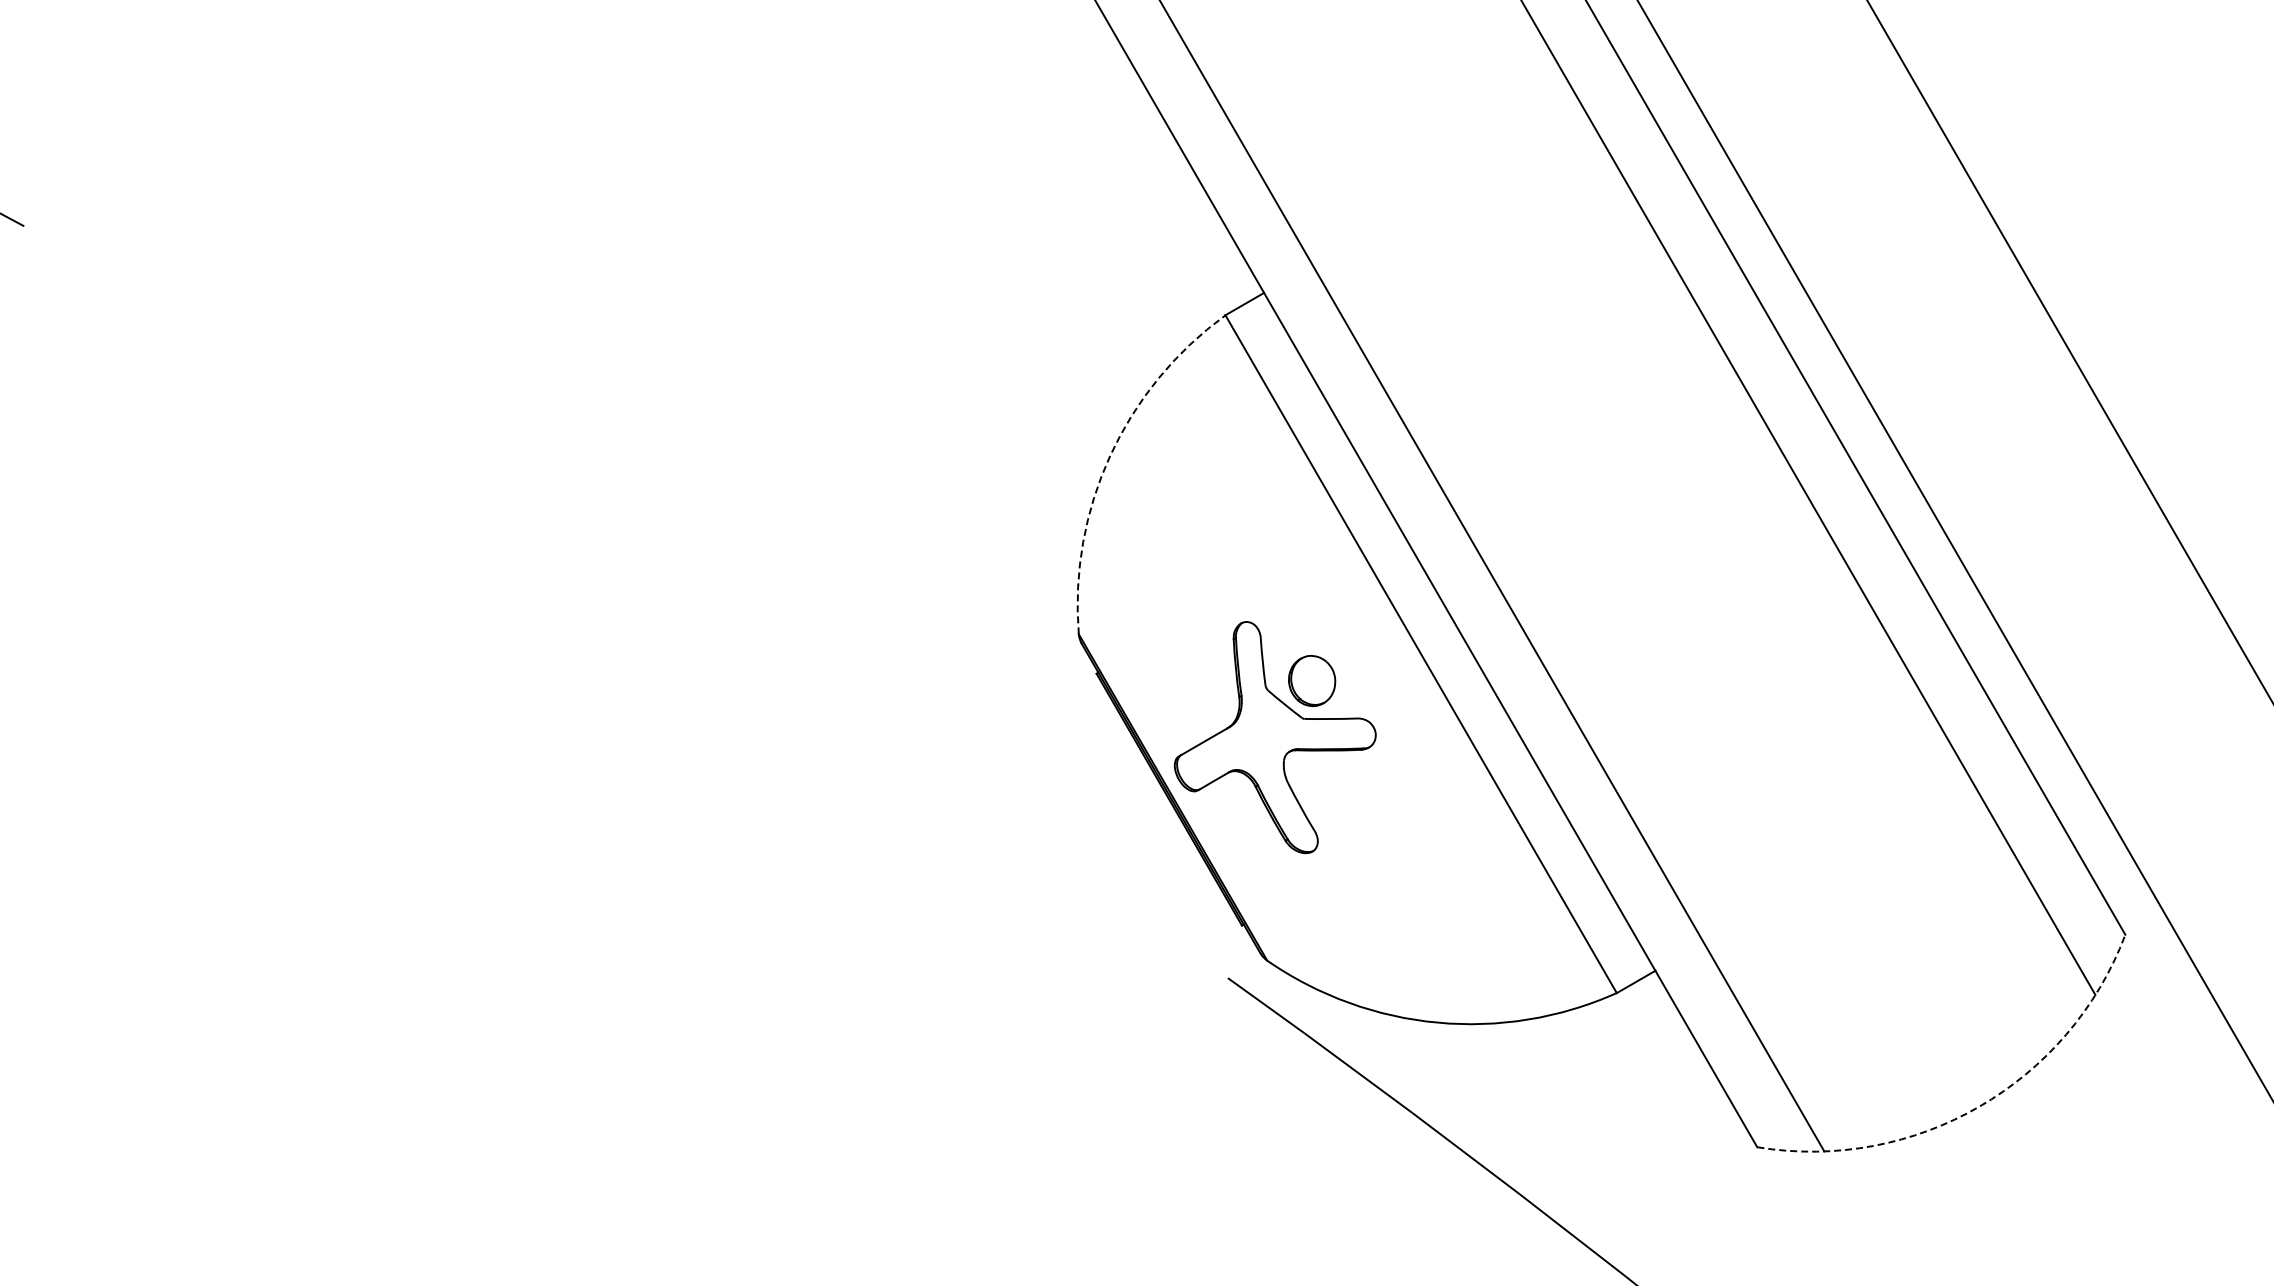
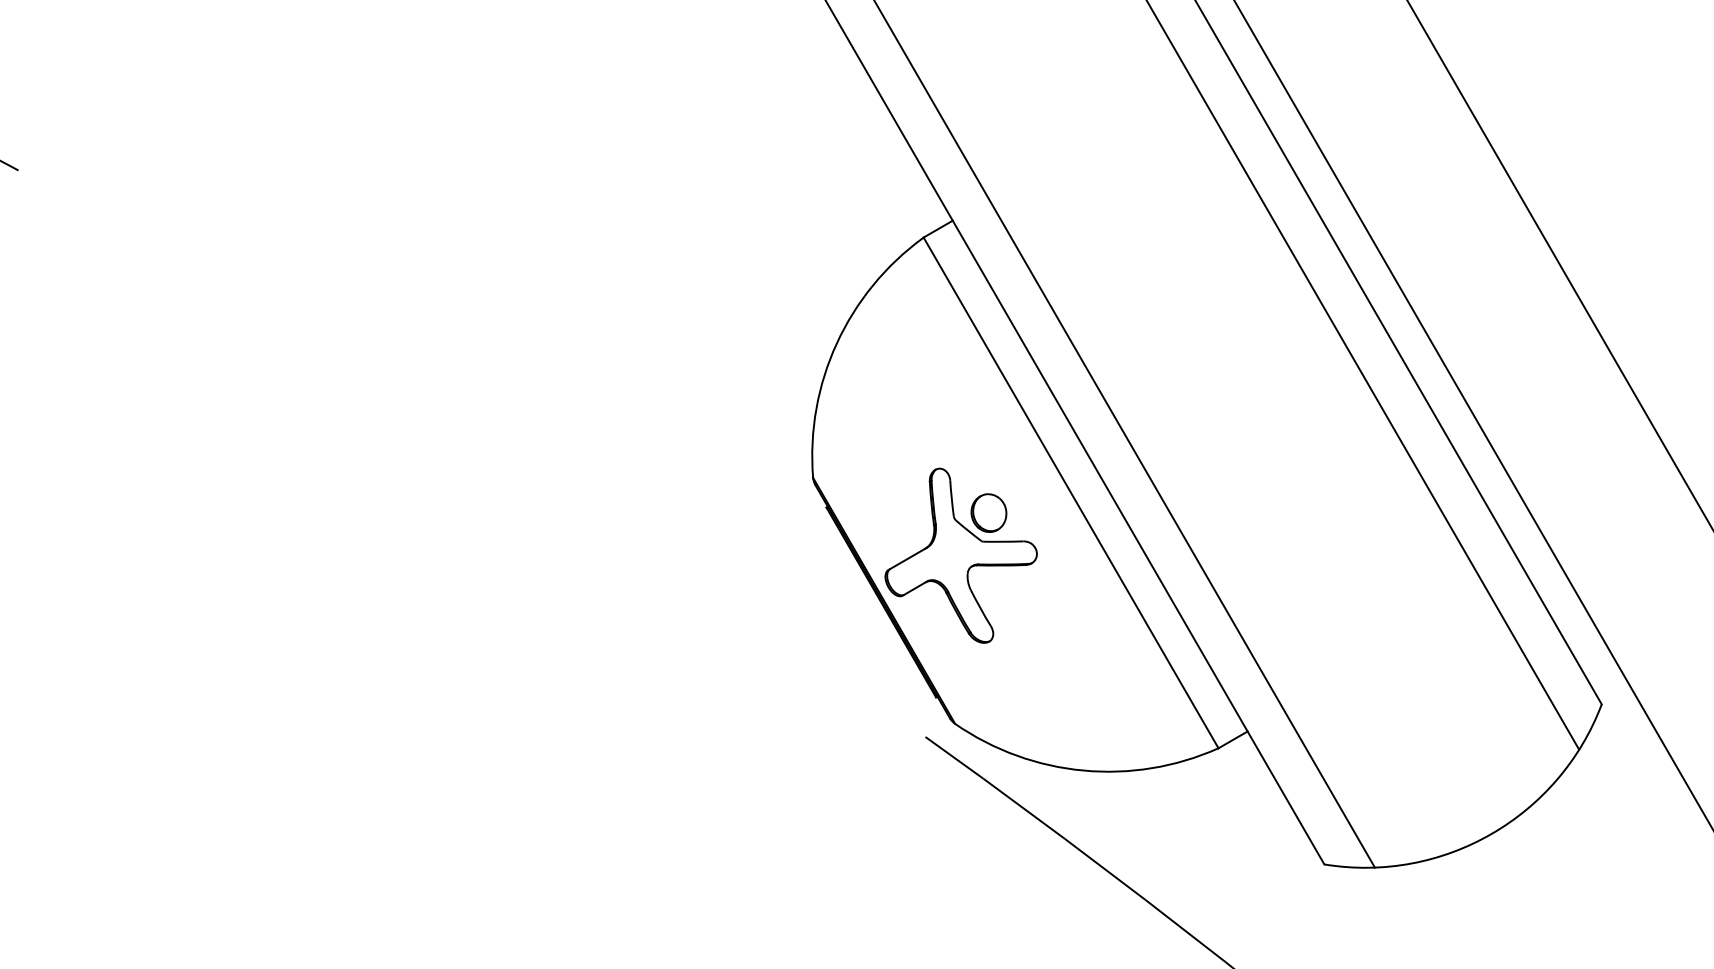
arc: (1110, 455) -> (837, 343), dashed -> solid
arc: (1979, 1106) -> (1491, 833), dashed -> solid

